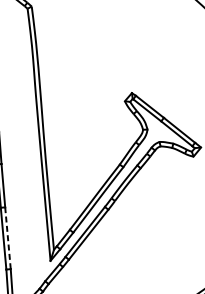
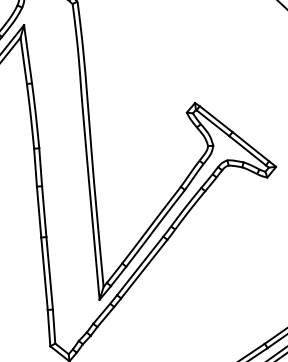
line: (7, 237) -> (49, 272), dashed -> solid

